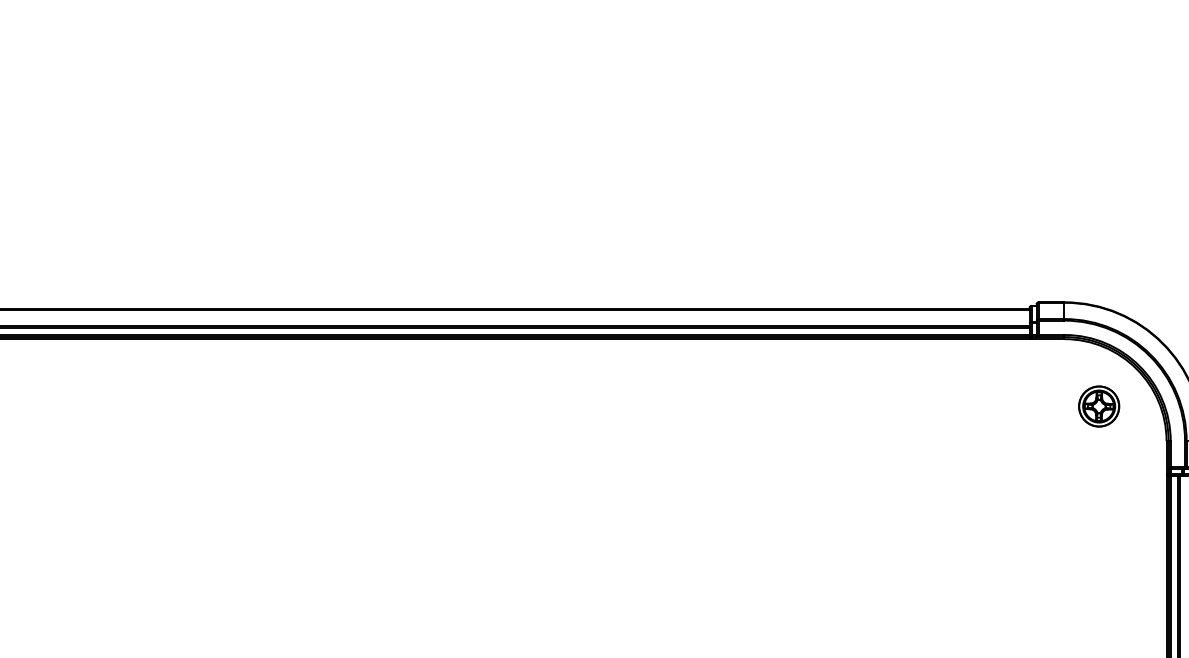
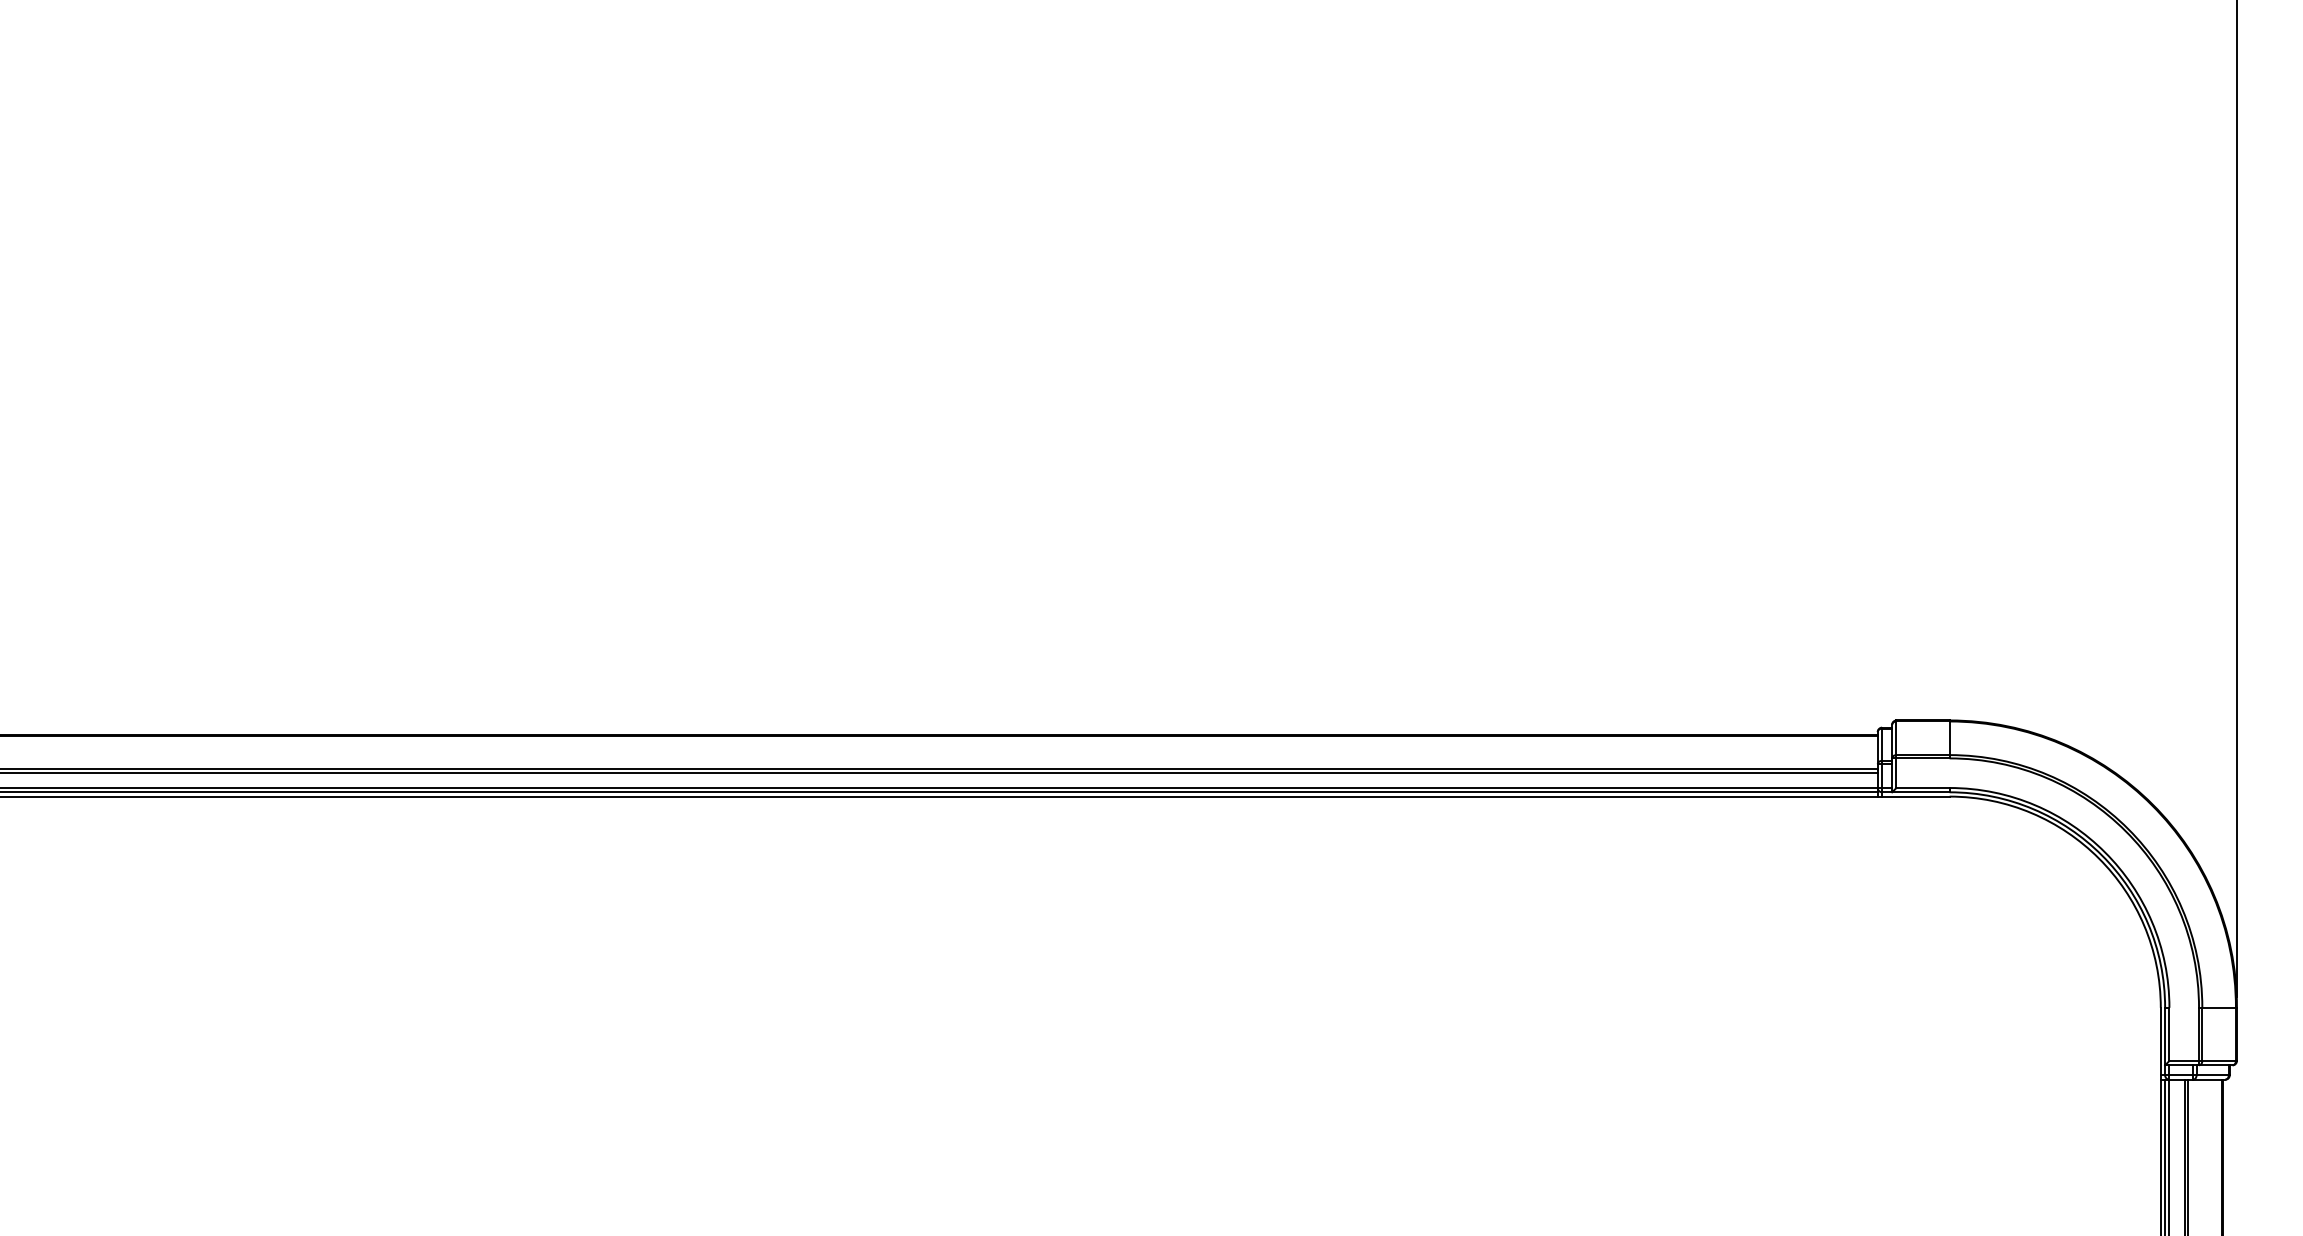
part: (1099, 406) -> (2022, 935), removed

